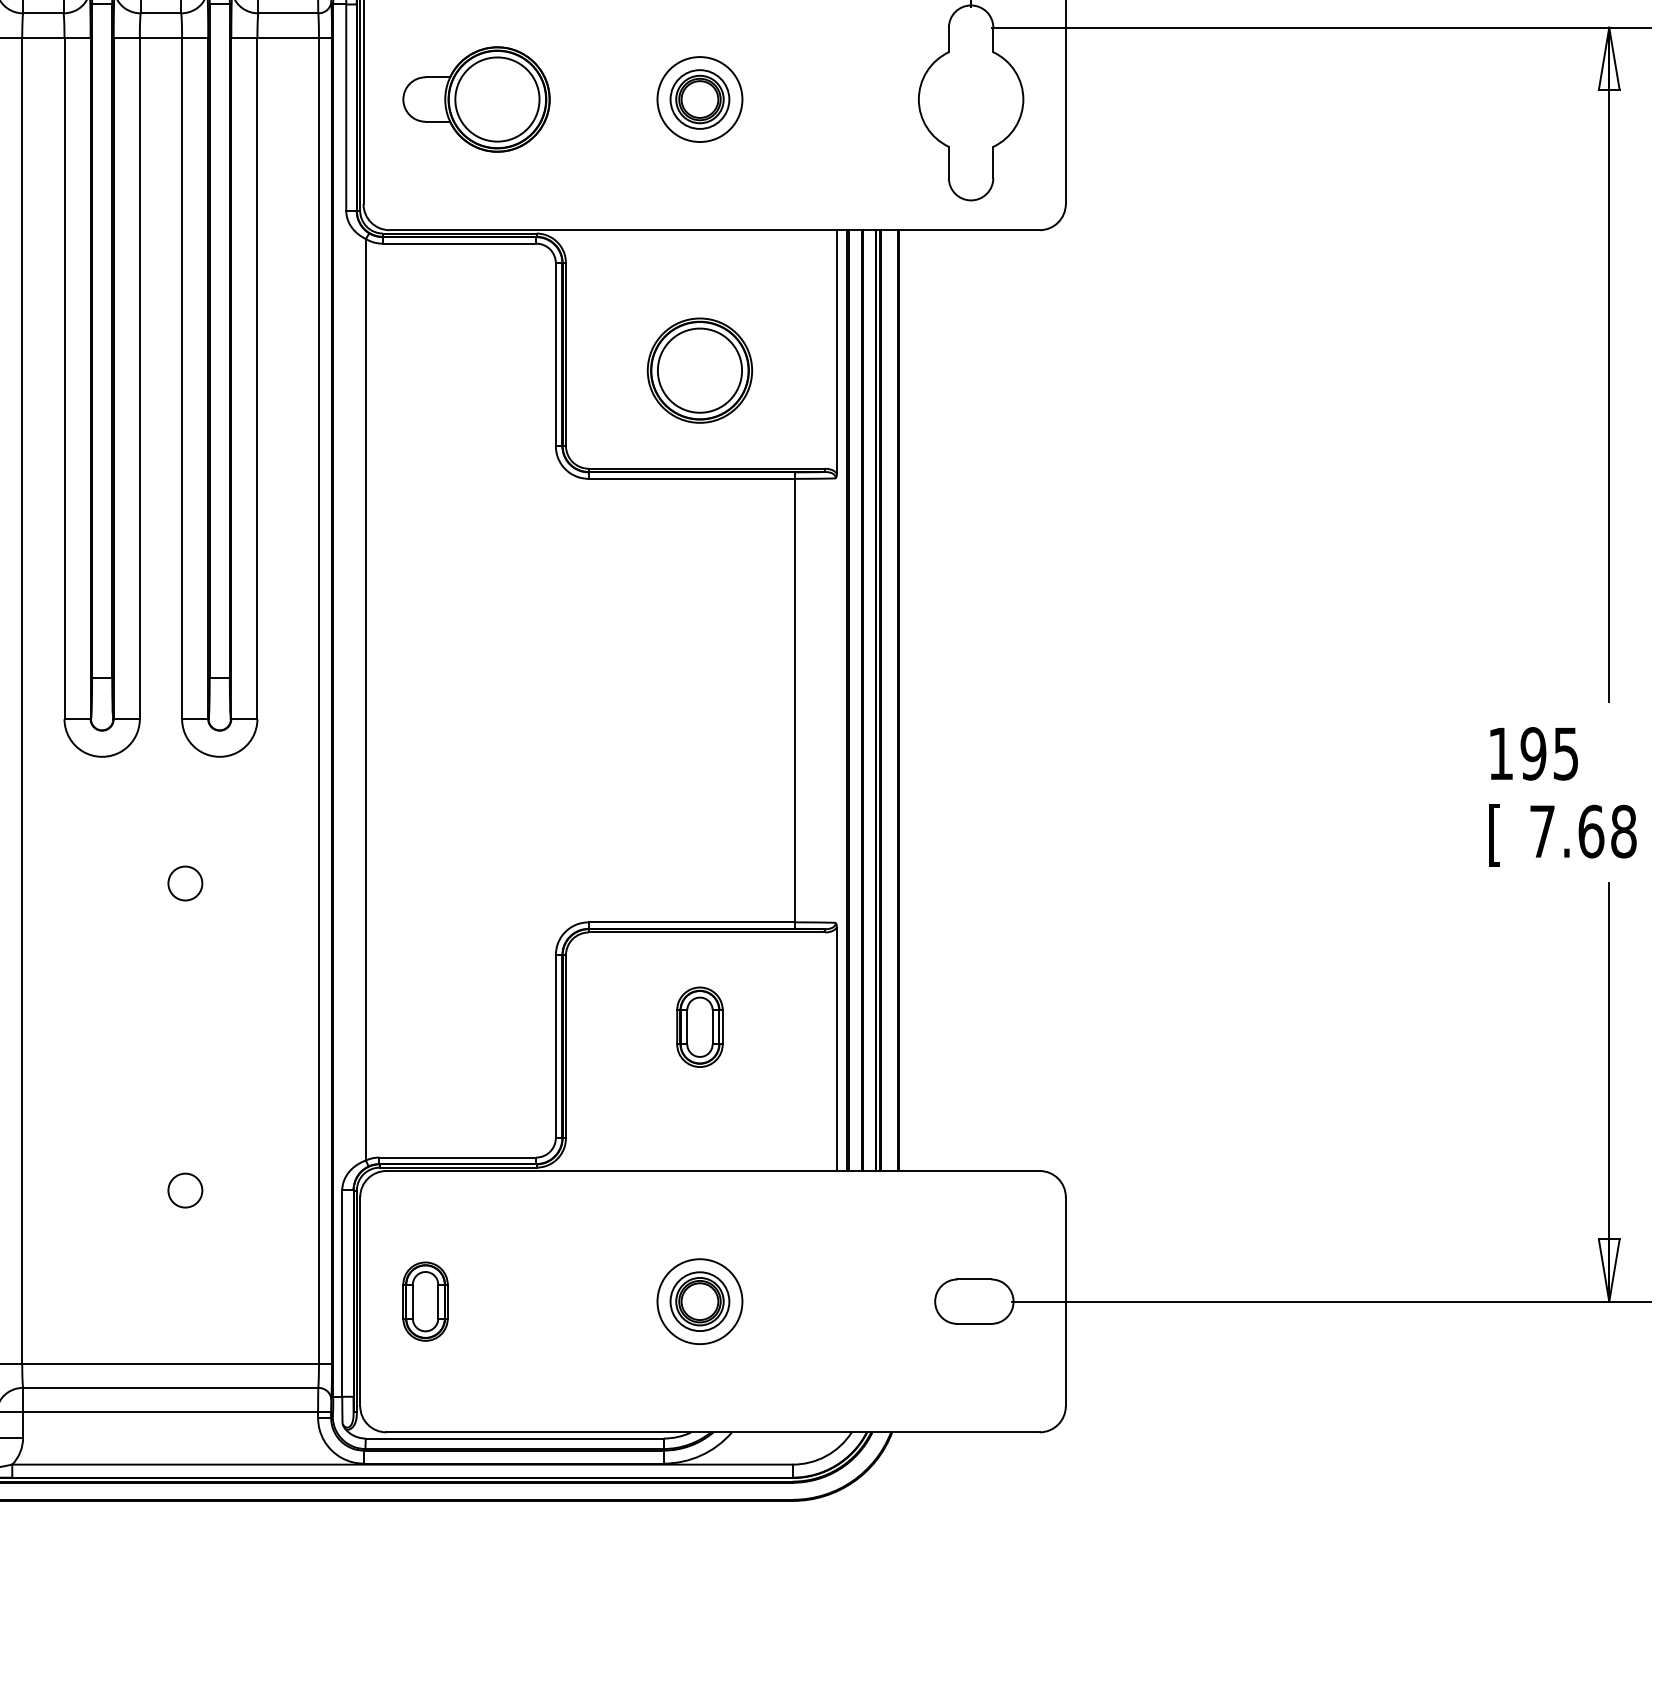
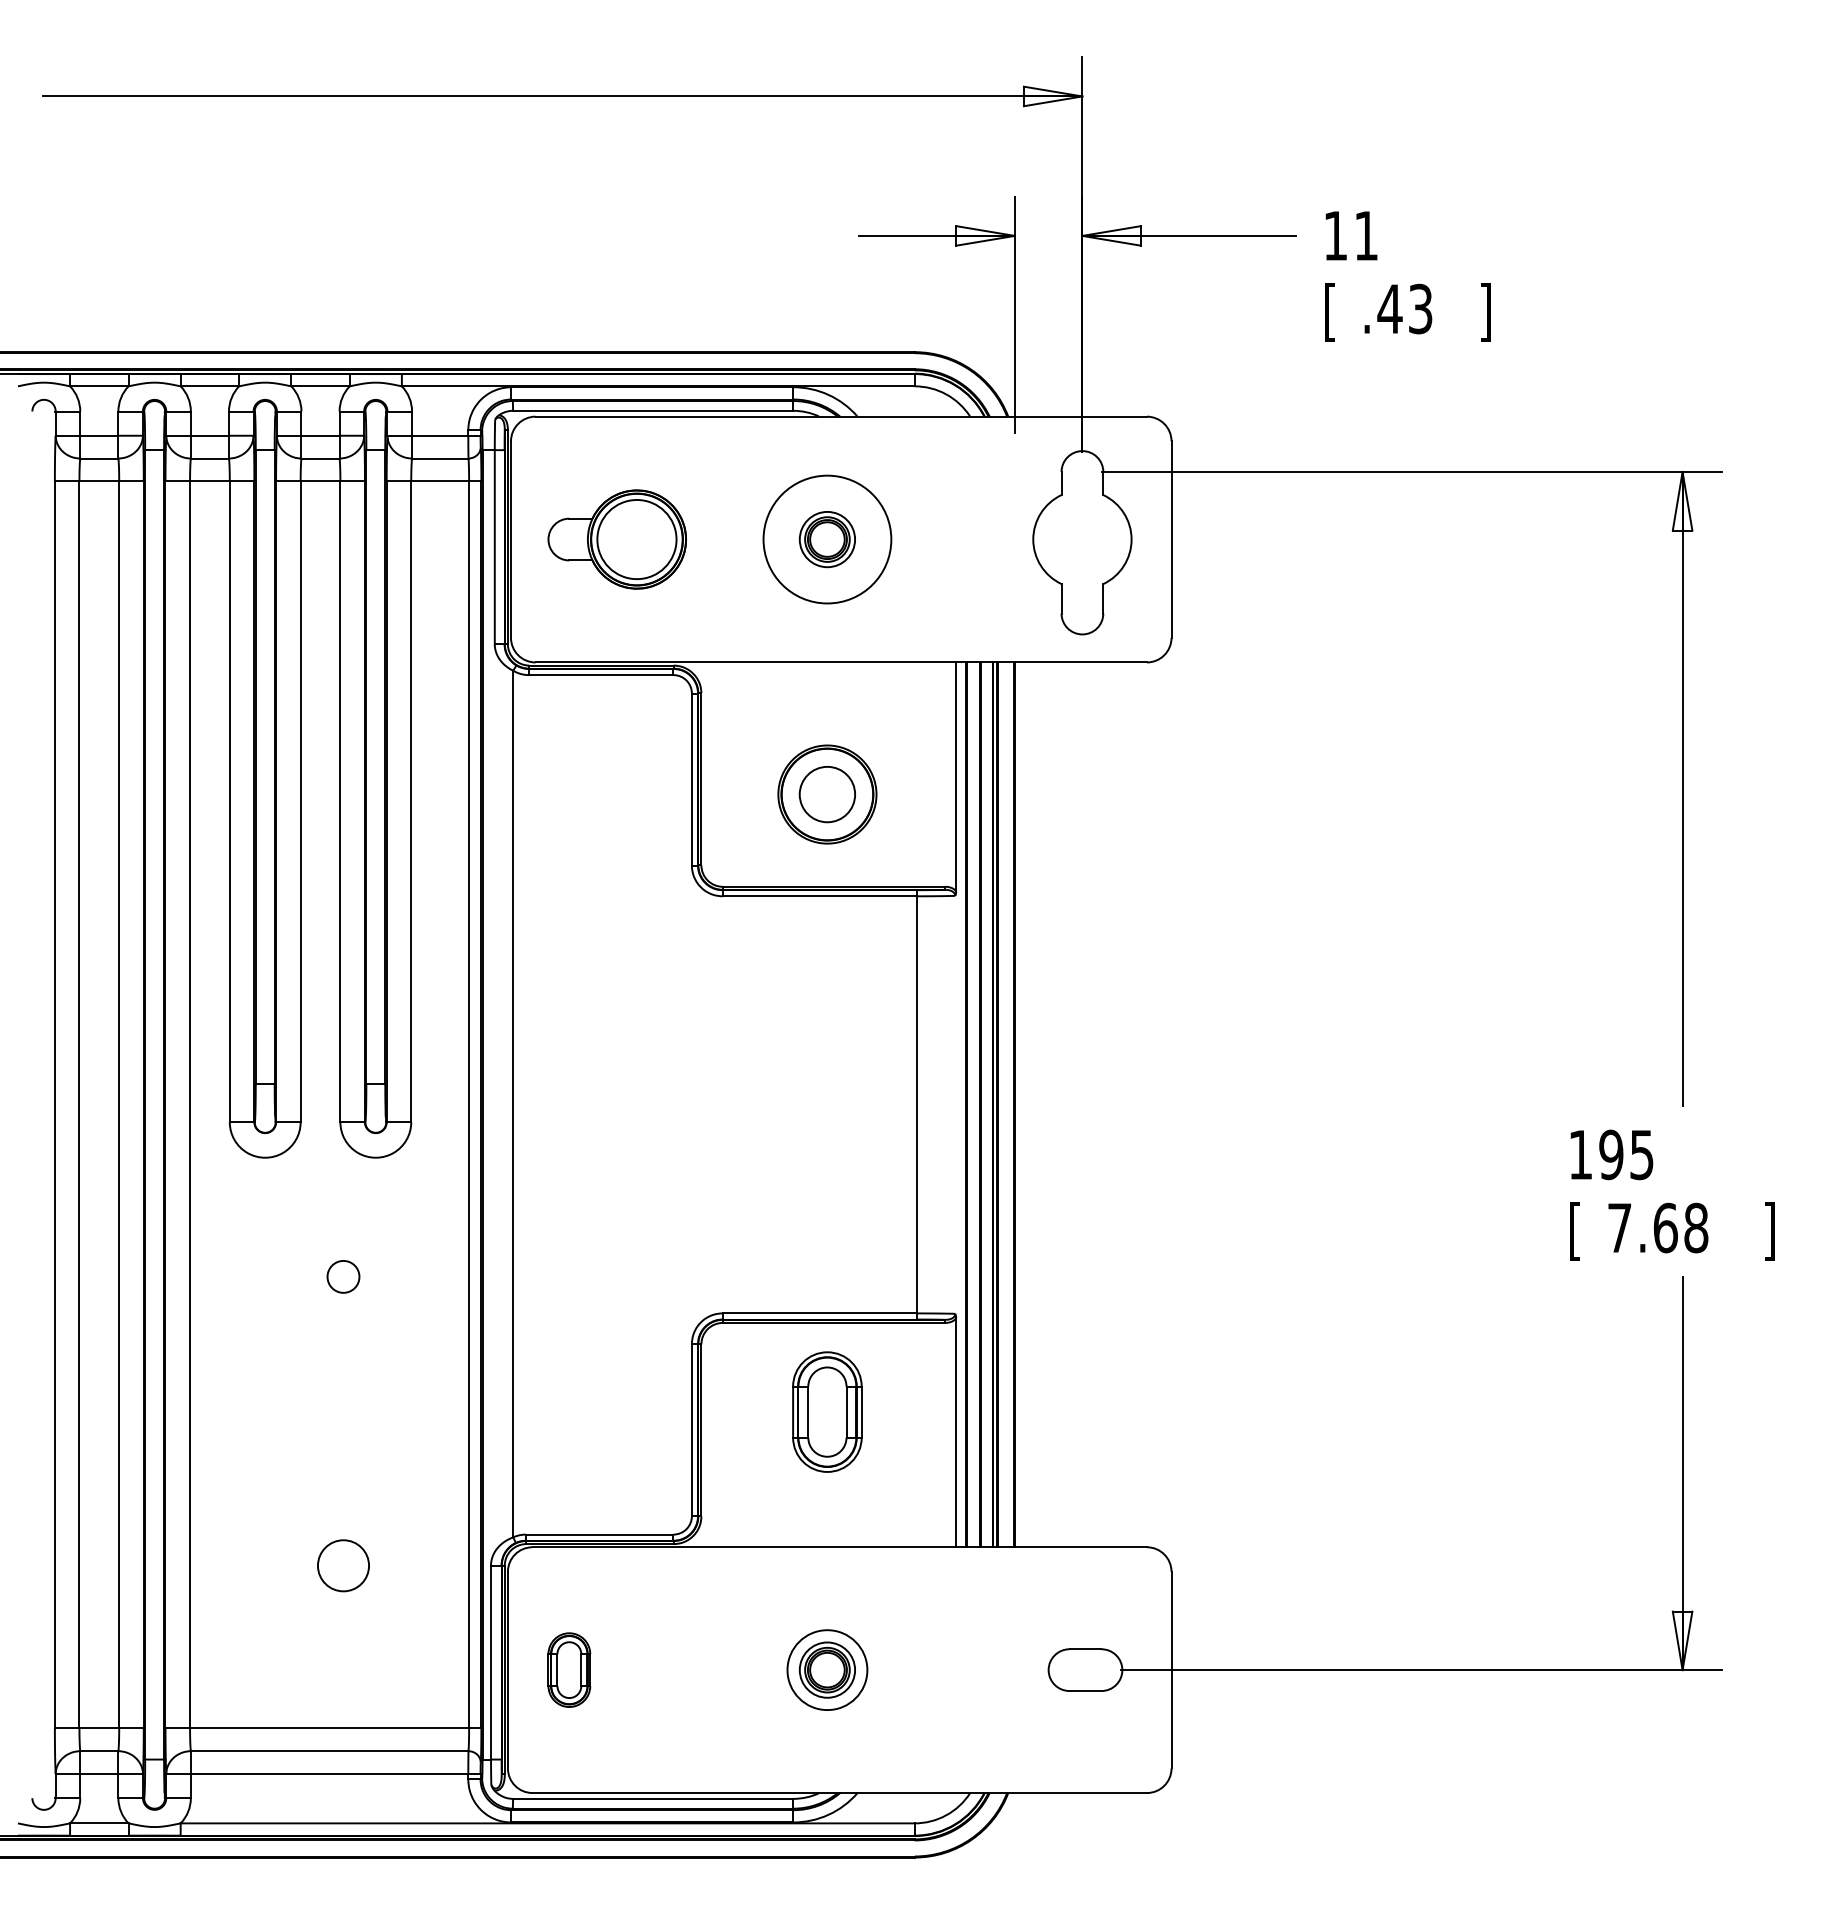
circle: (700, 99) -> (827, 539), size x1.6
circle: (700, 370) -> (827, 794), size x0.7
part: (700, 1026) -> (827, 1411), size x1.6
circle: (185, 1190) -> (343, 1565), size x1.6

